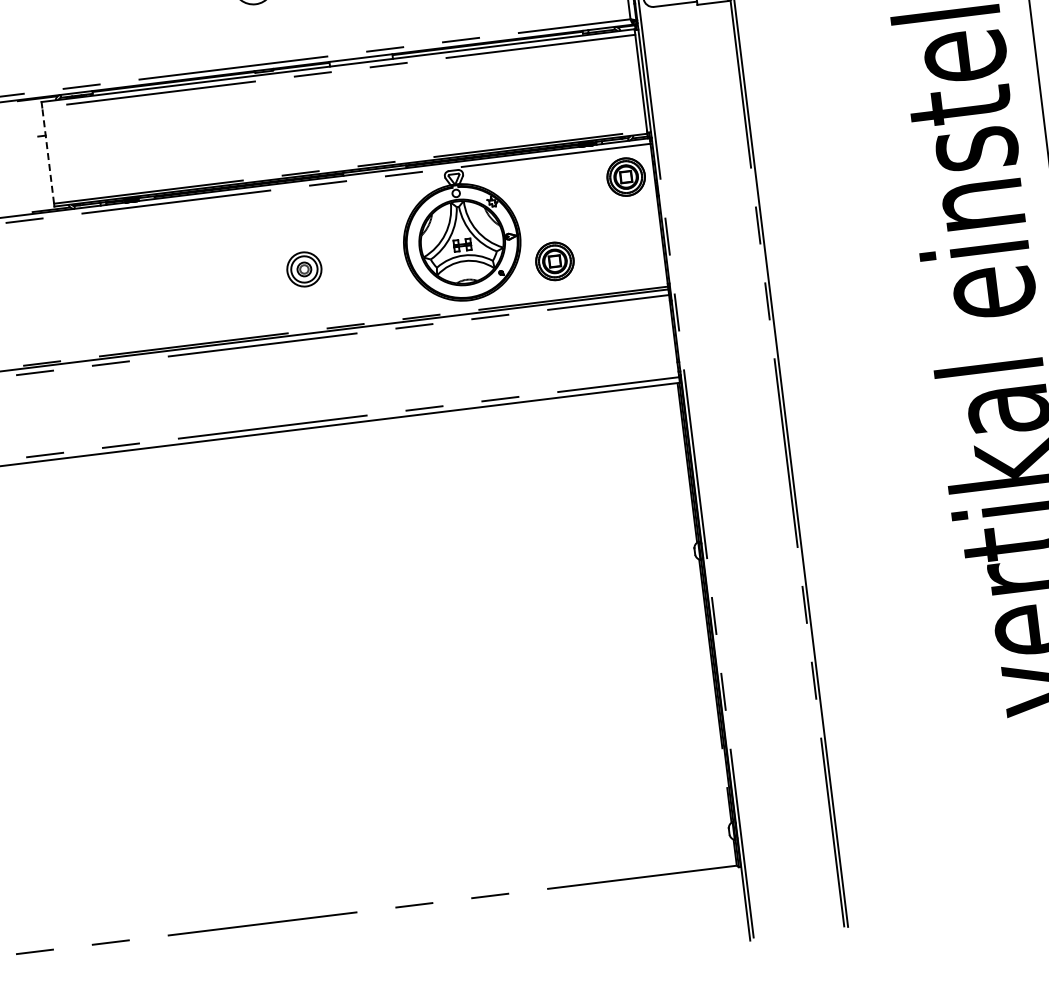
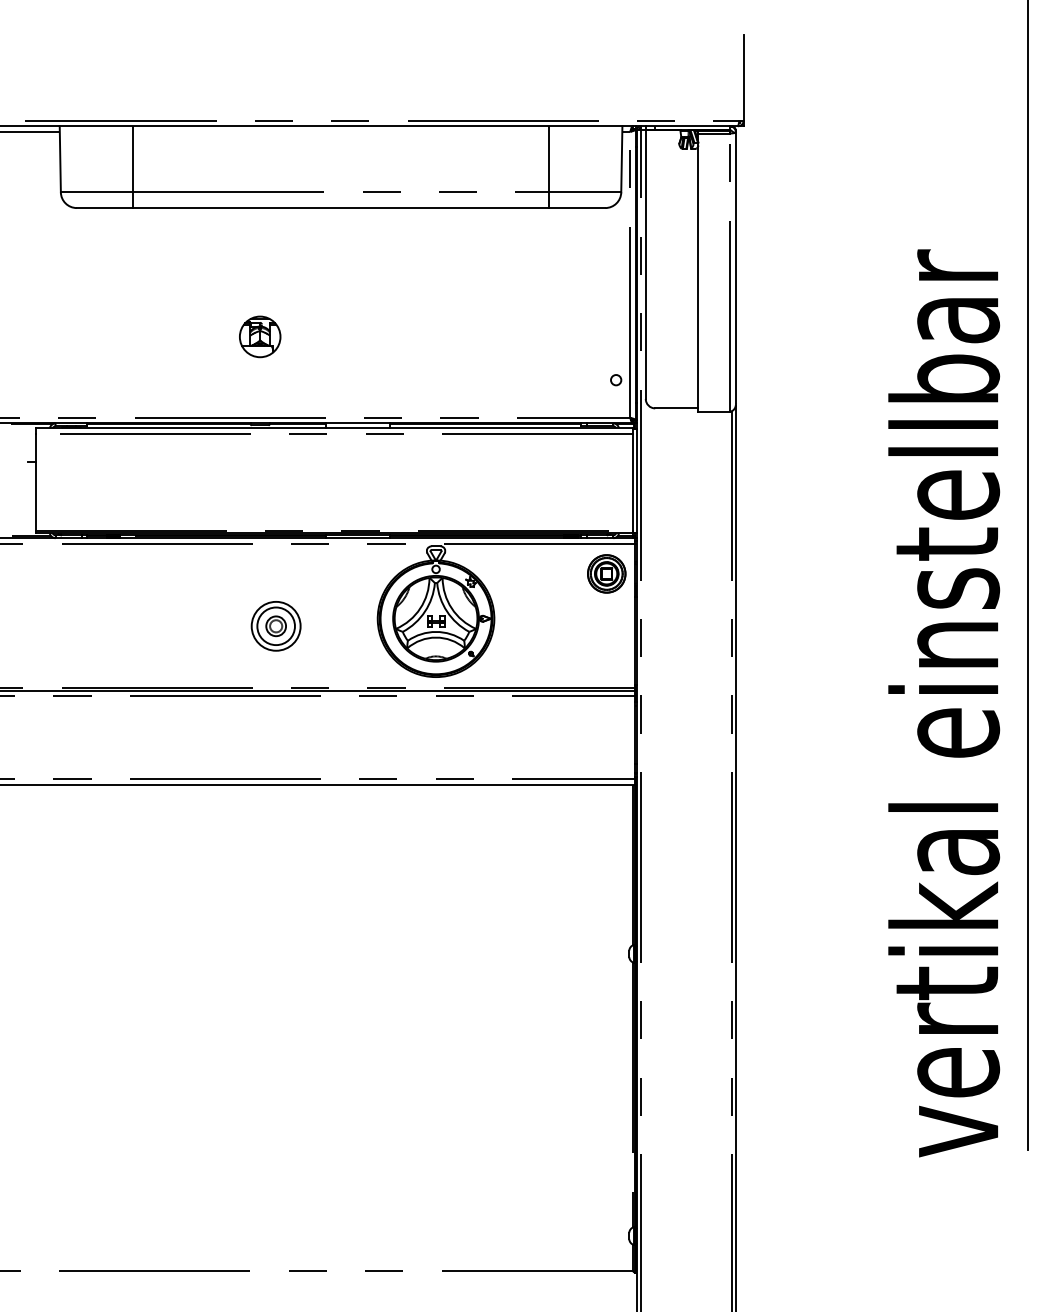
line: (47, 155) -> (35, 481), dashed -> solid
part: (554, 261) -> (525, 648), removed
part: (303, 269) -> (275, 626), size x1.43

